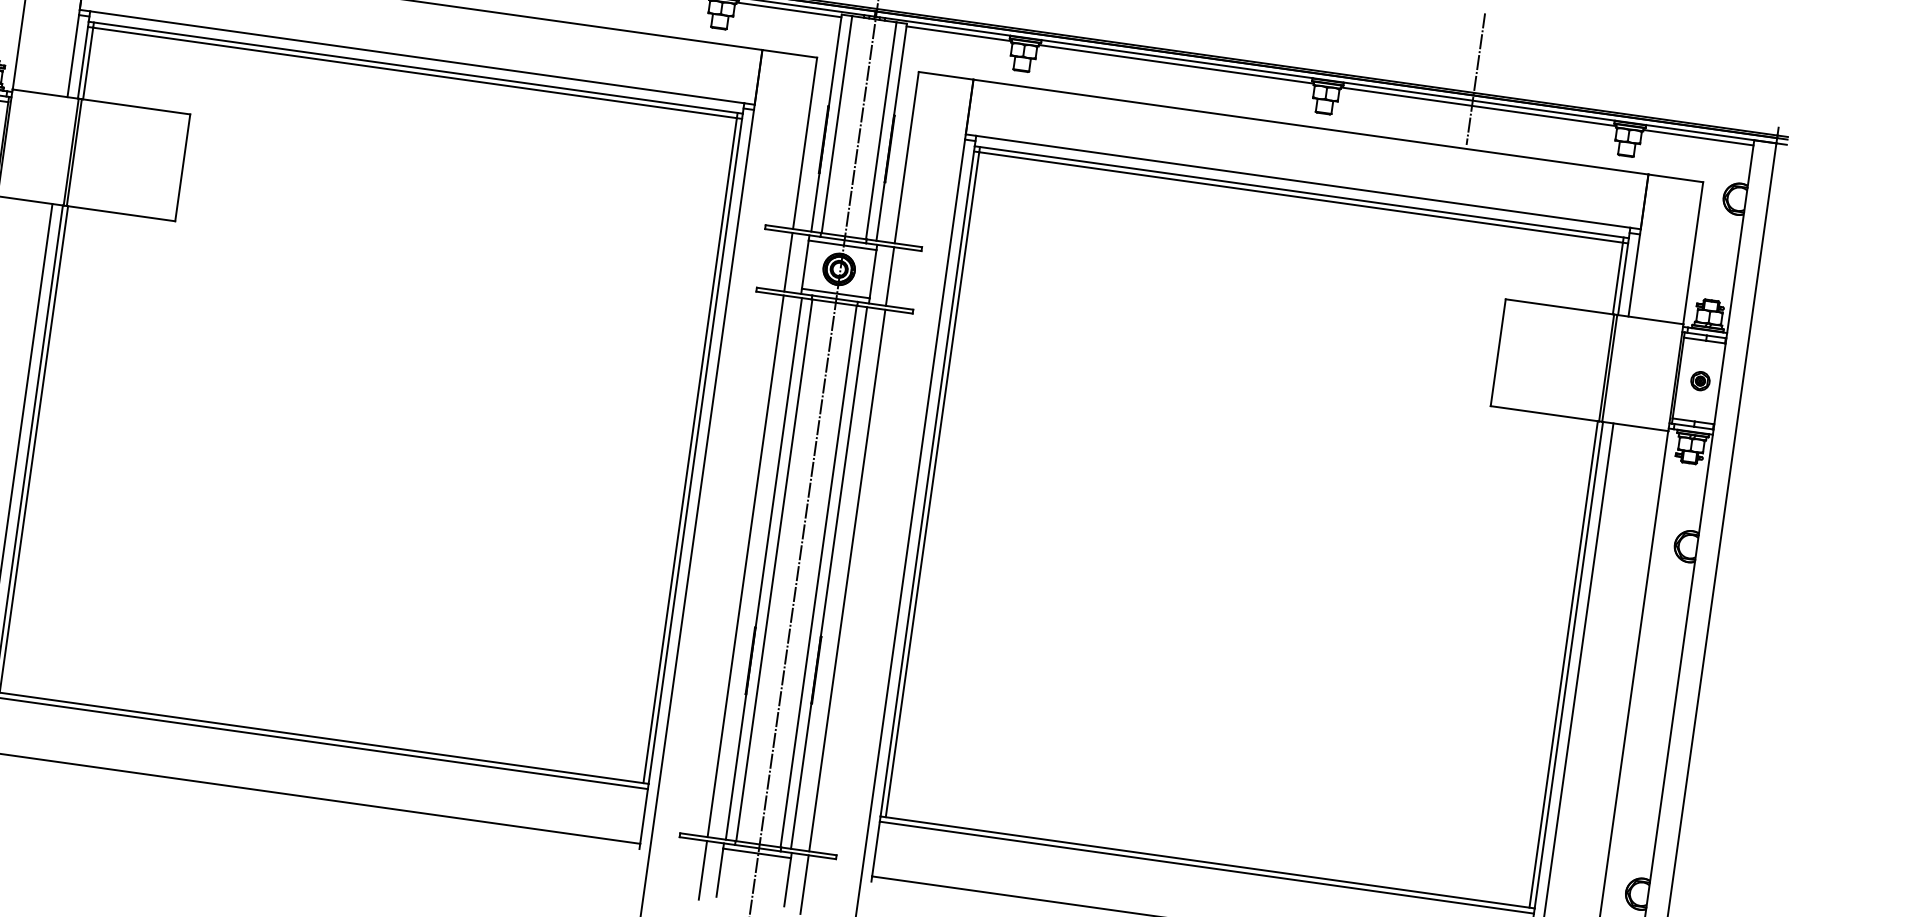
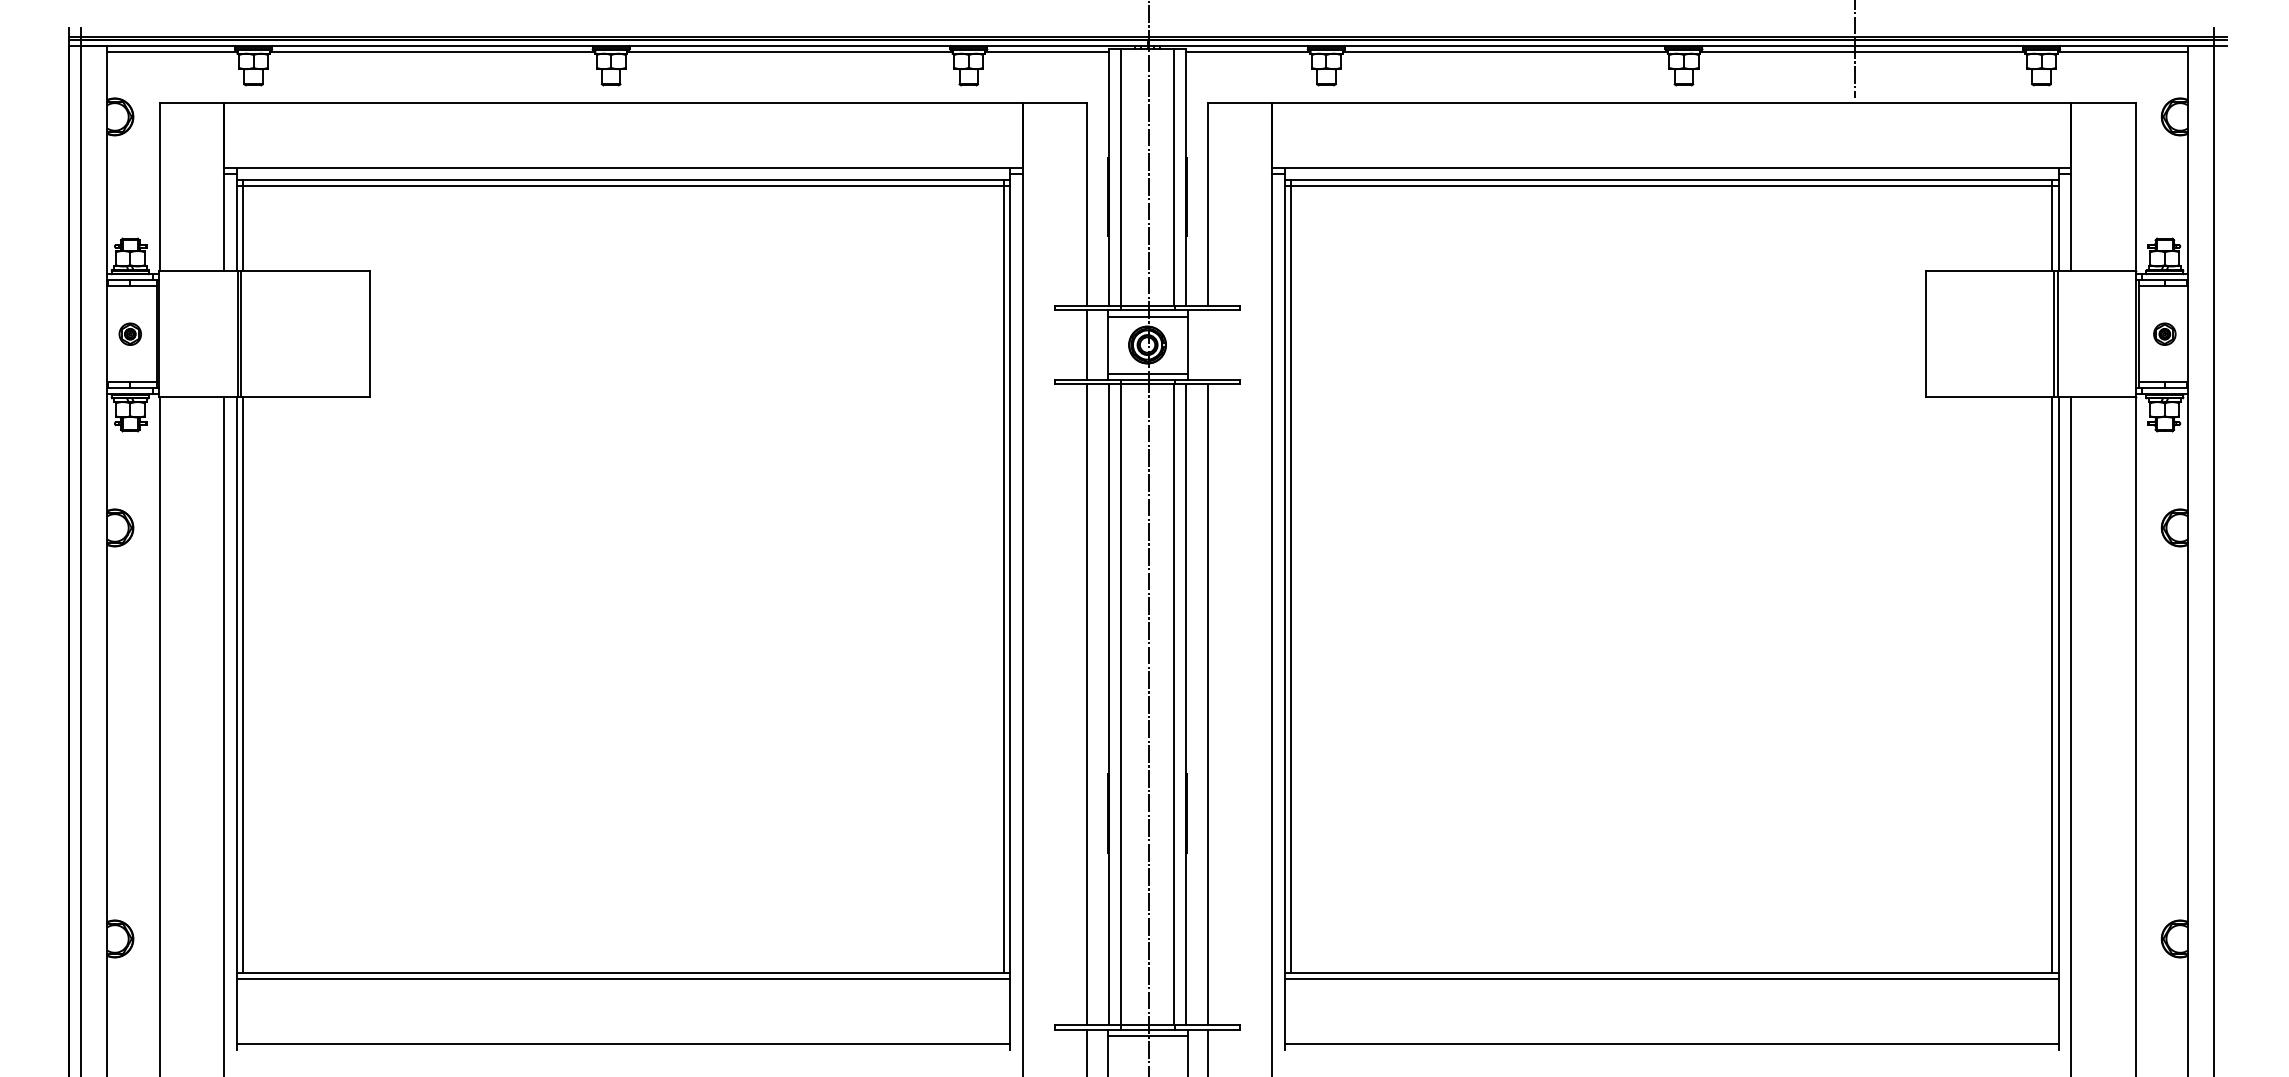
line: (889, 276) -> (1207, 344), removed

